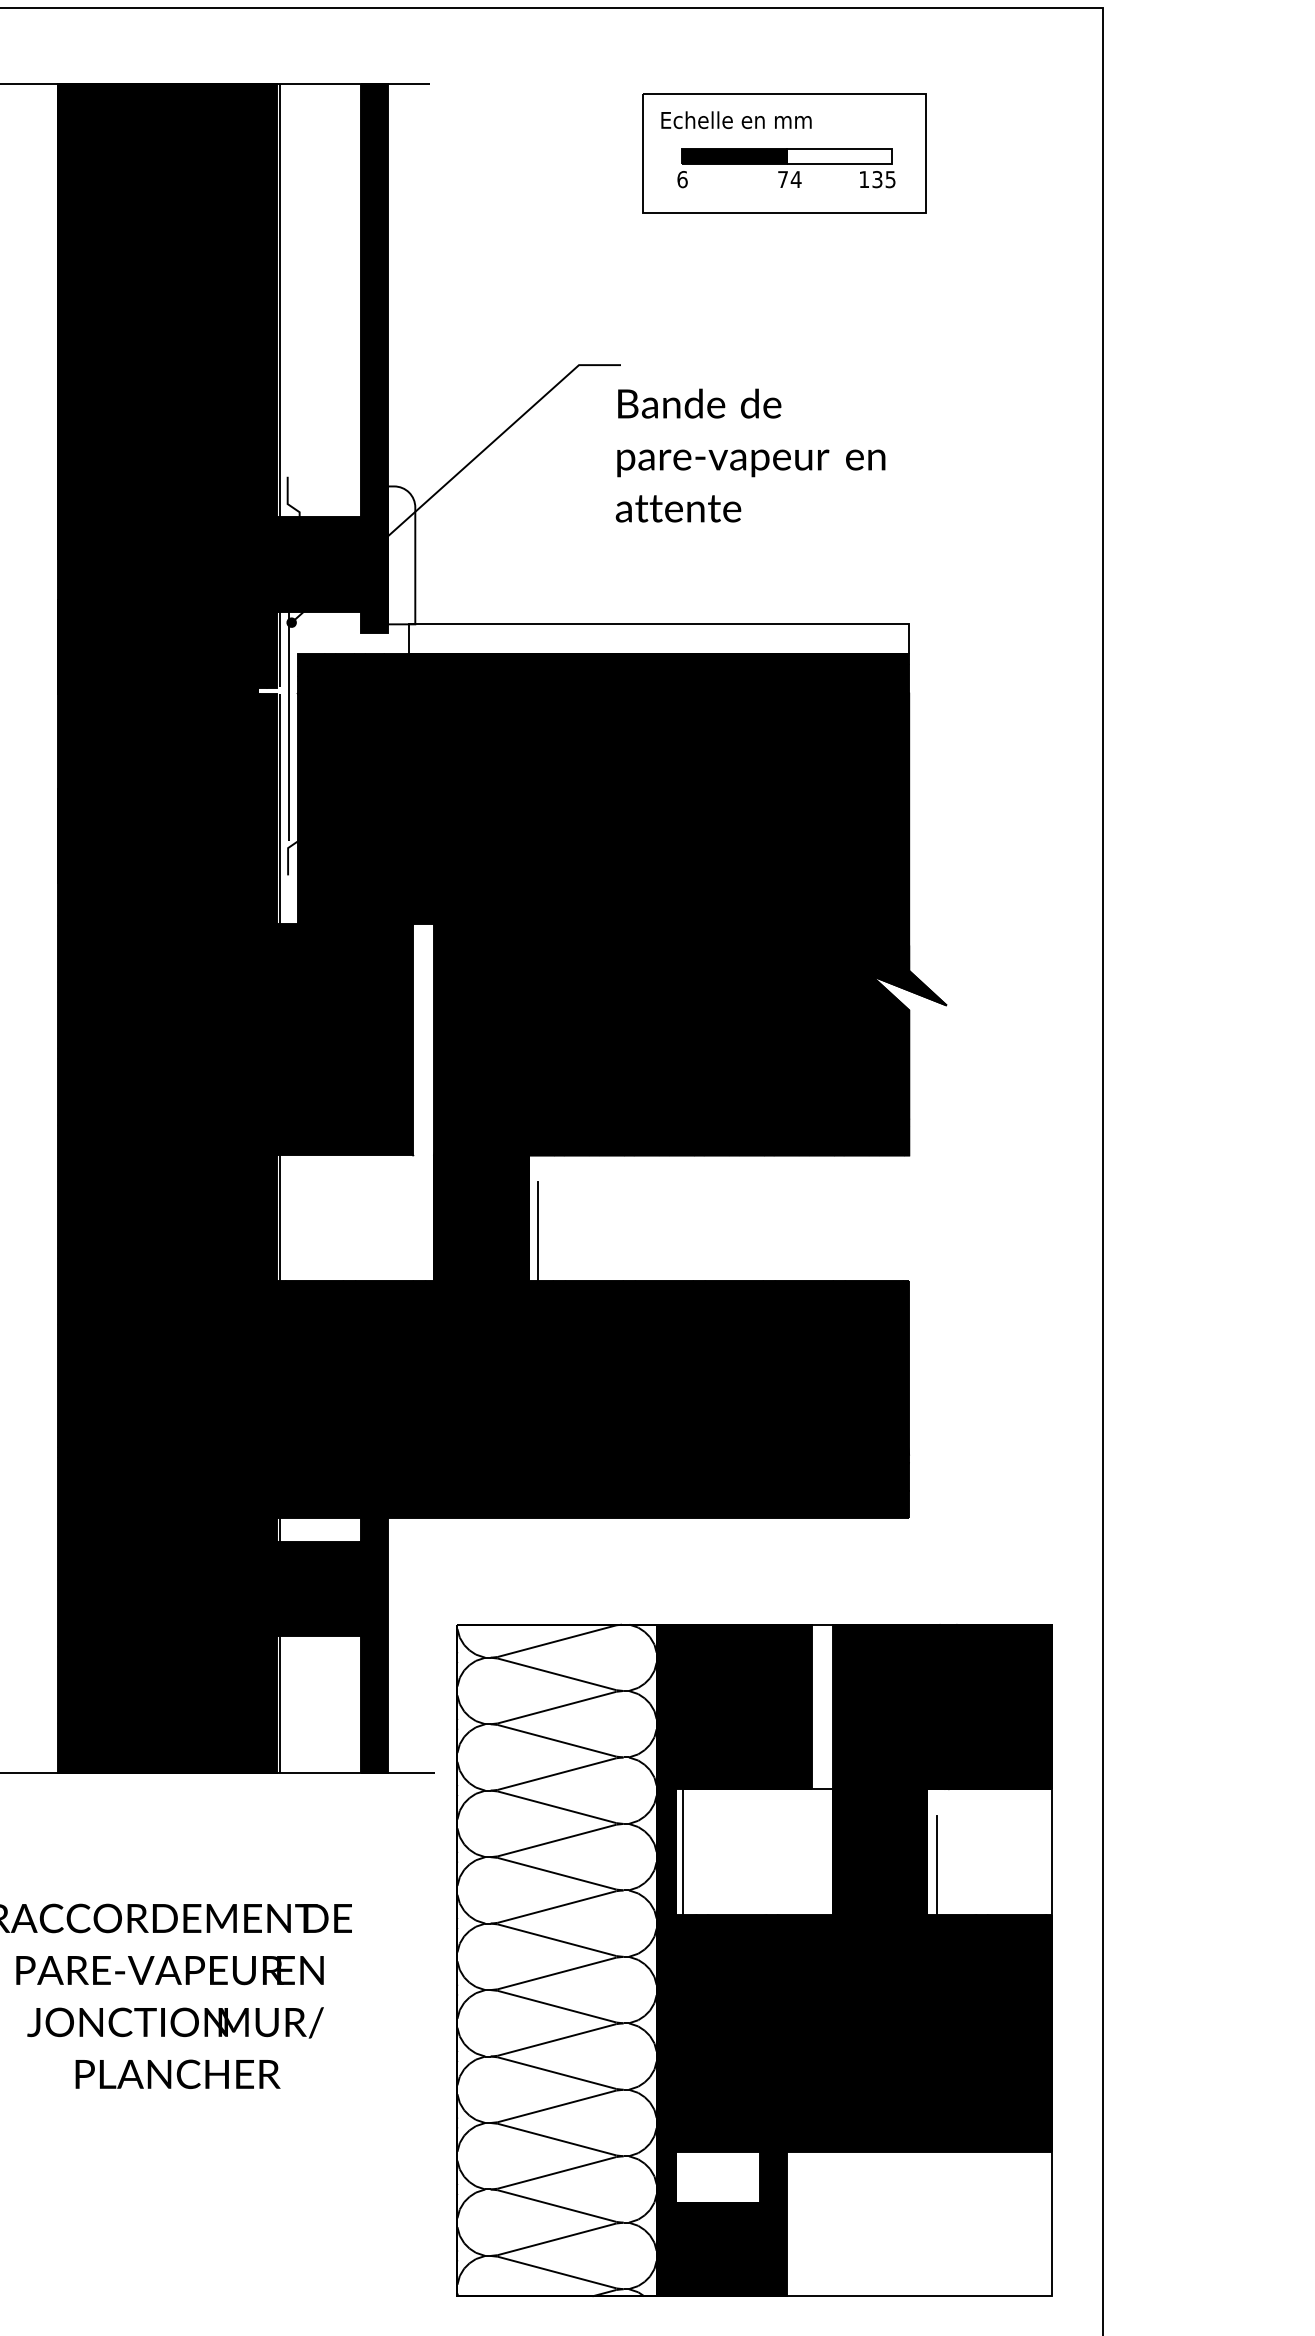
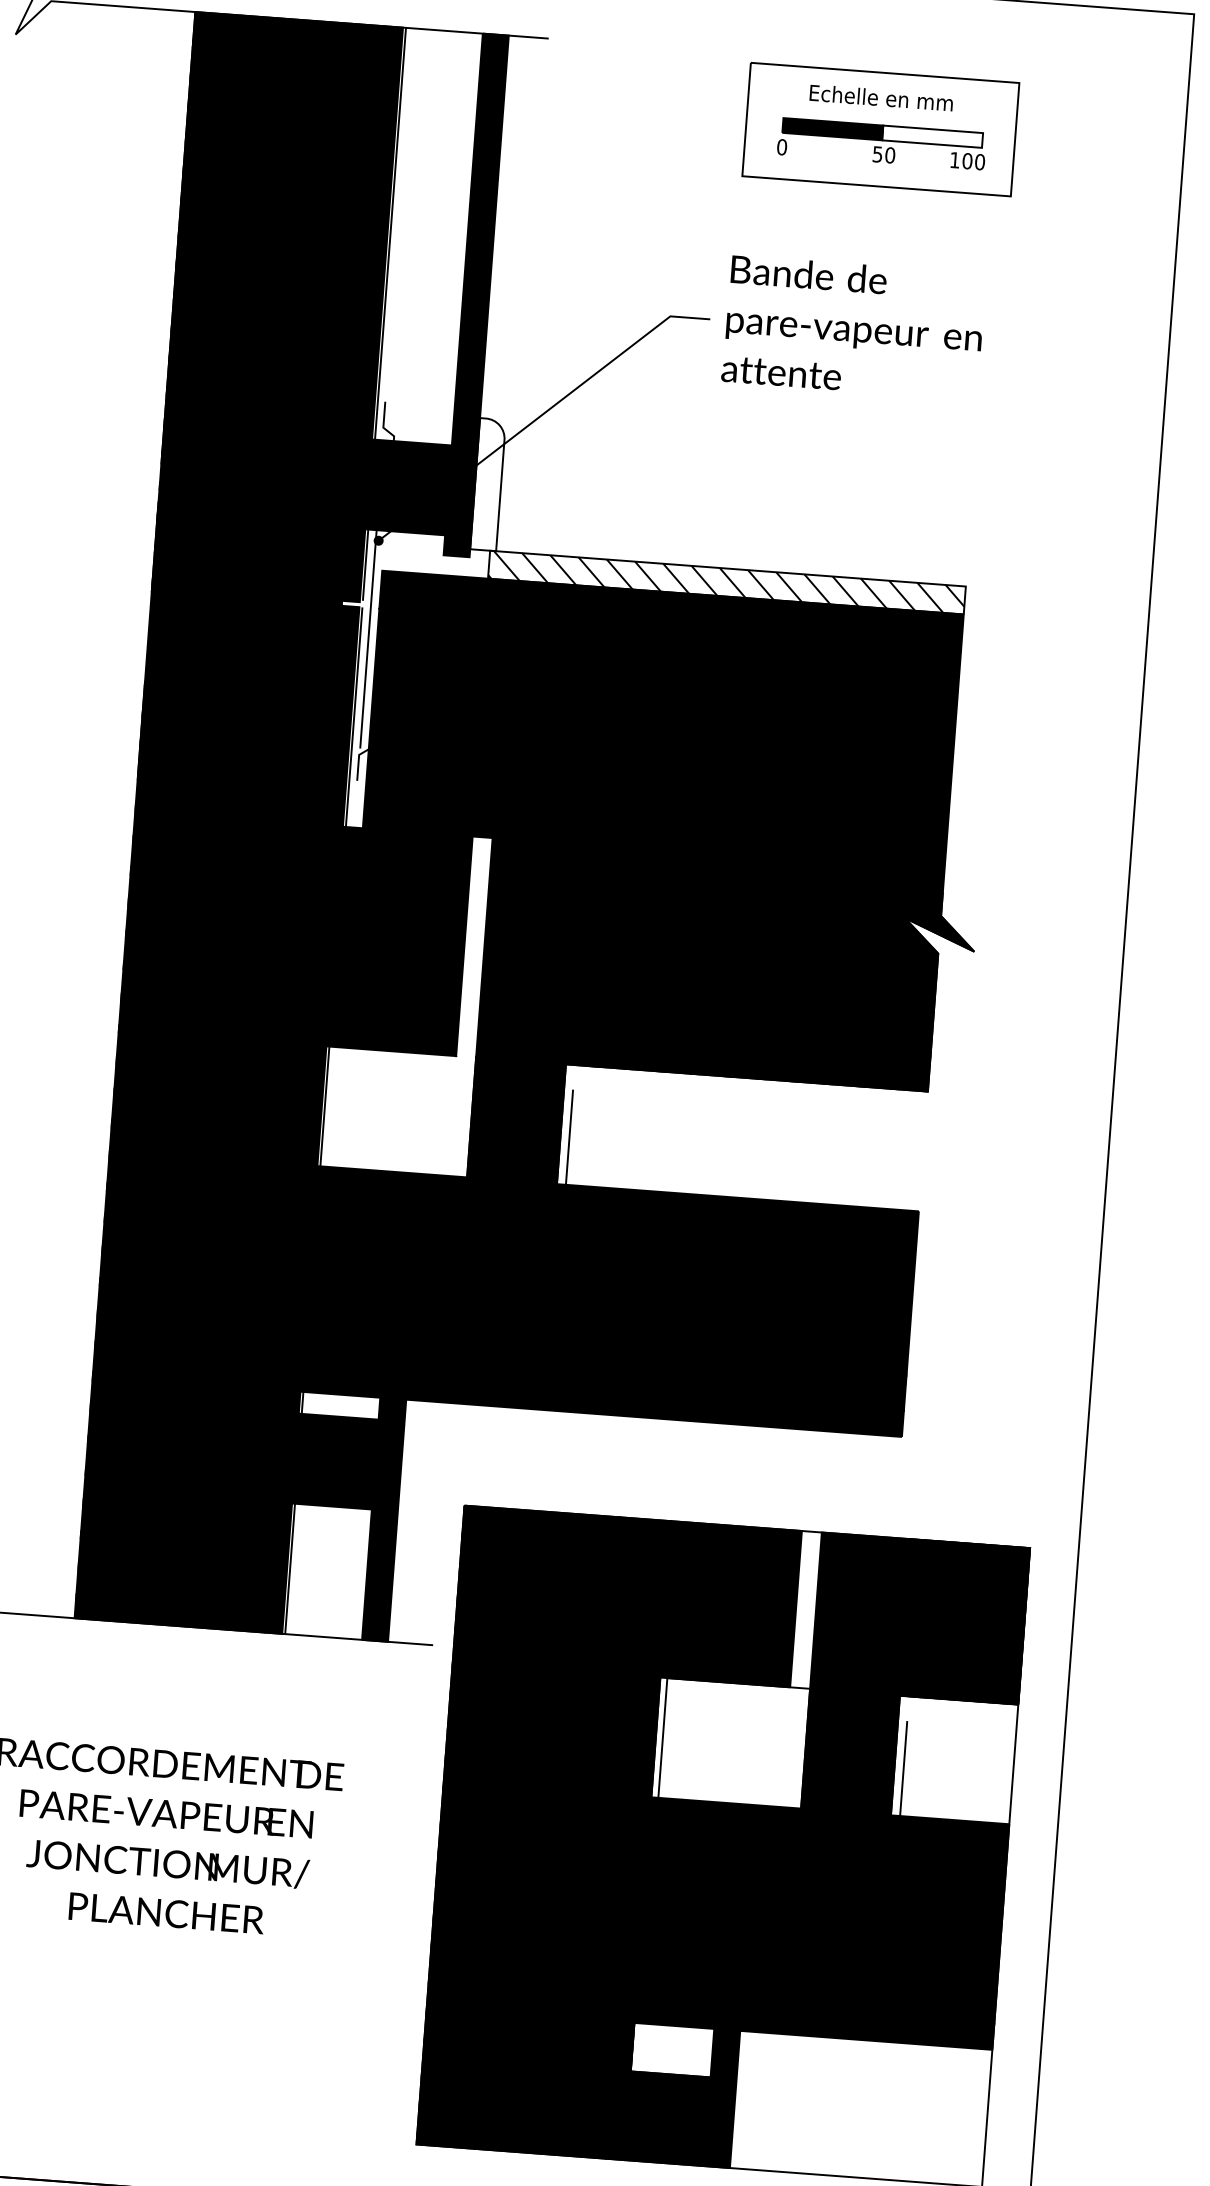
text: (736, 119) -> (881, 97), moved
text: (682, 179) -> (782, 147), 6 -> 0
text: (789, 179) -> (883, 154), 74 -> 50
text: (883, 179) -> (973, 161), 135 -> 100
text: (750, 455) -> (853, 327), moved
hatch: (659, 638) -> (727, 582), added
fill: (556, 1960) -> (534, 1832), added

